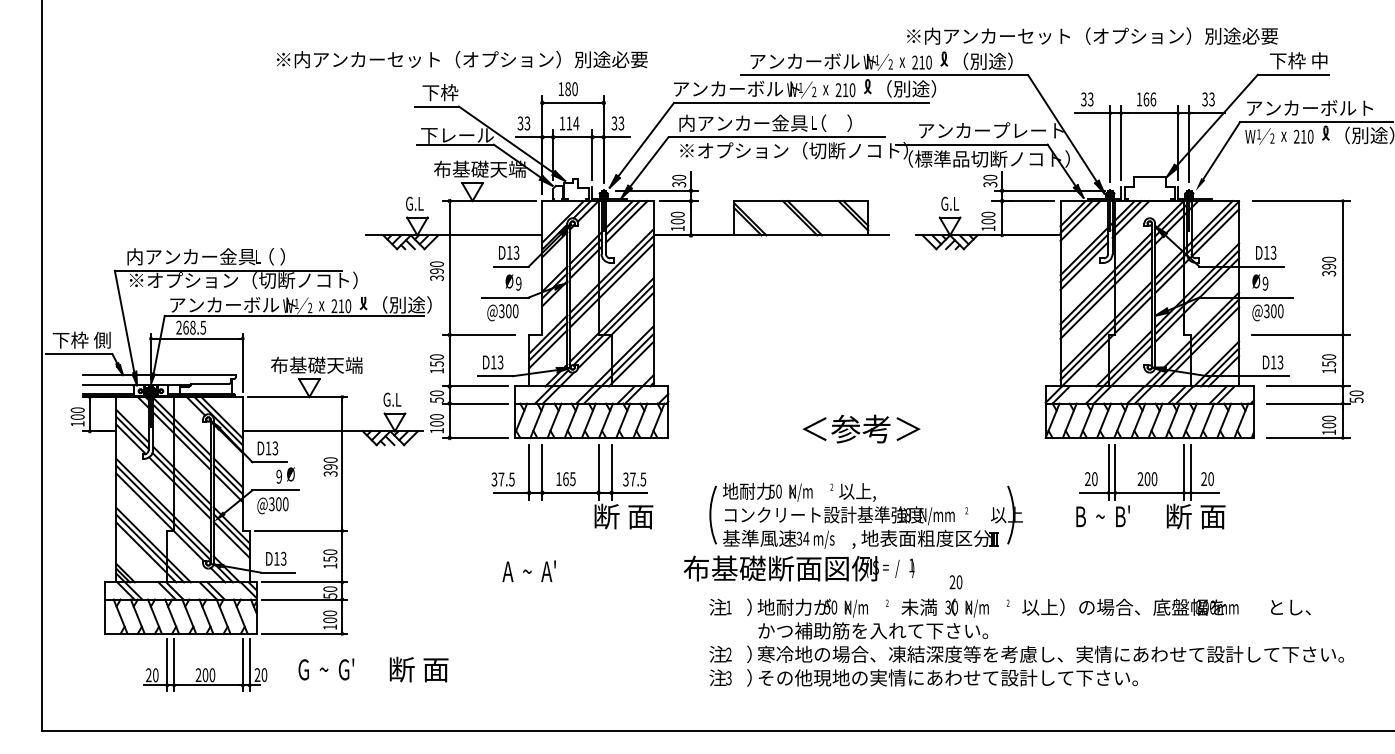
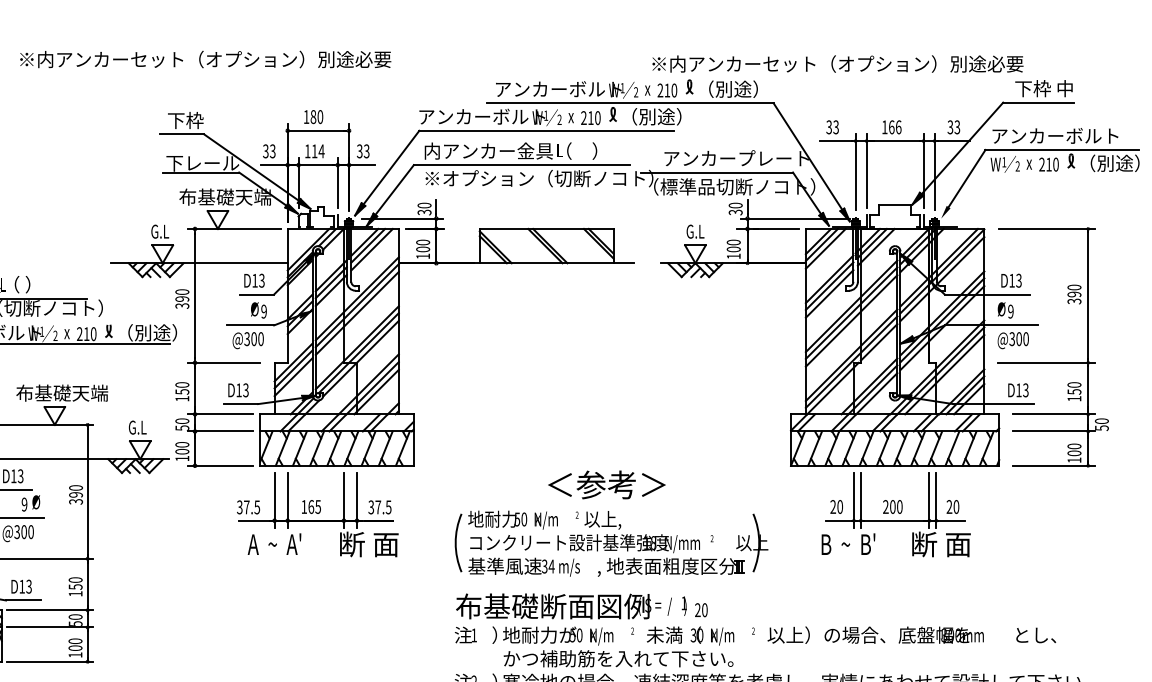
text: (461, 59) -> (204, 59), moved
text: (861, 428) -> (606, 484), moved
text: (798, 568) -> (570, 606), moved
text: (528, 571) -> (273, 544), moved

